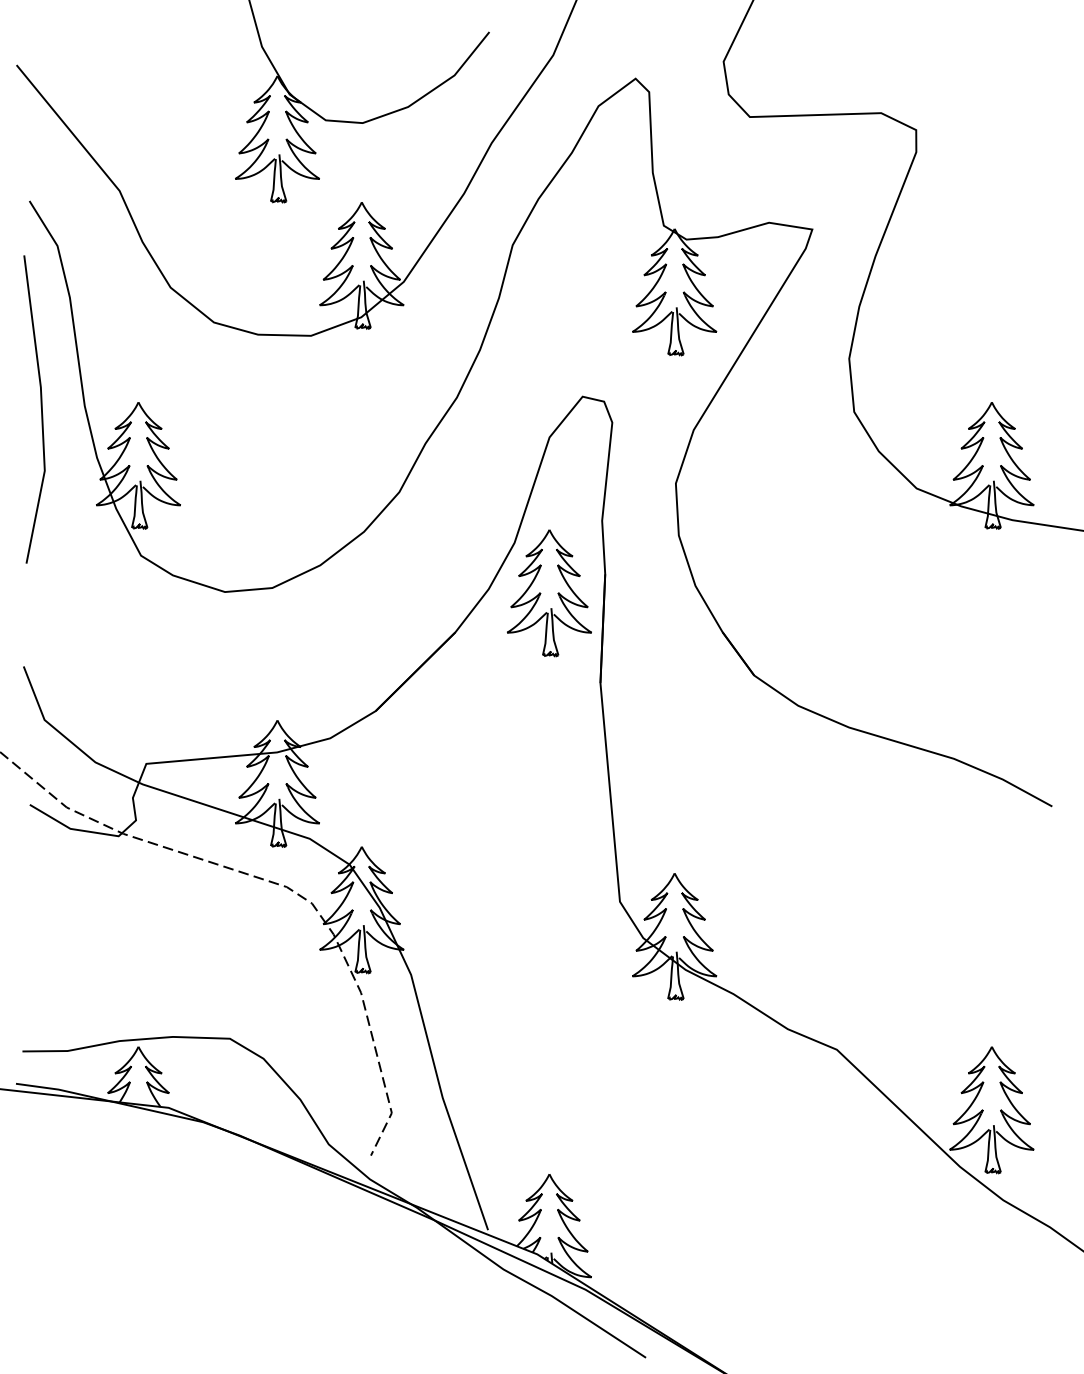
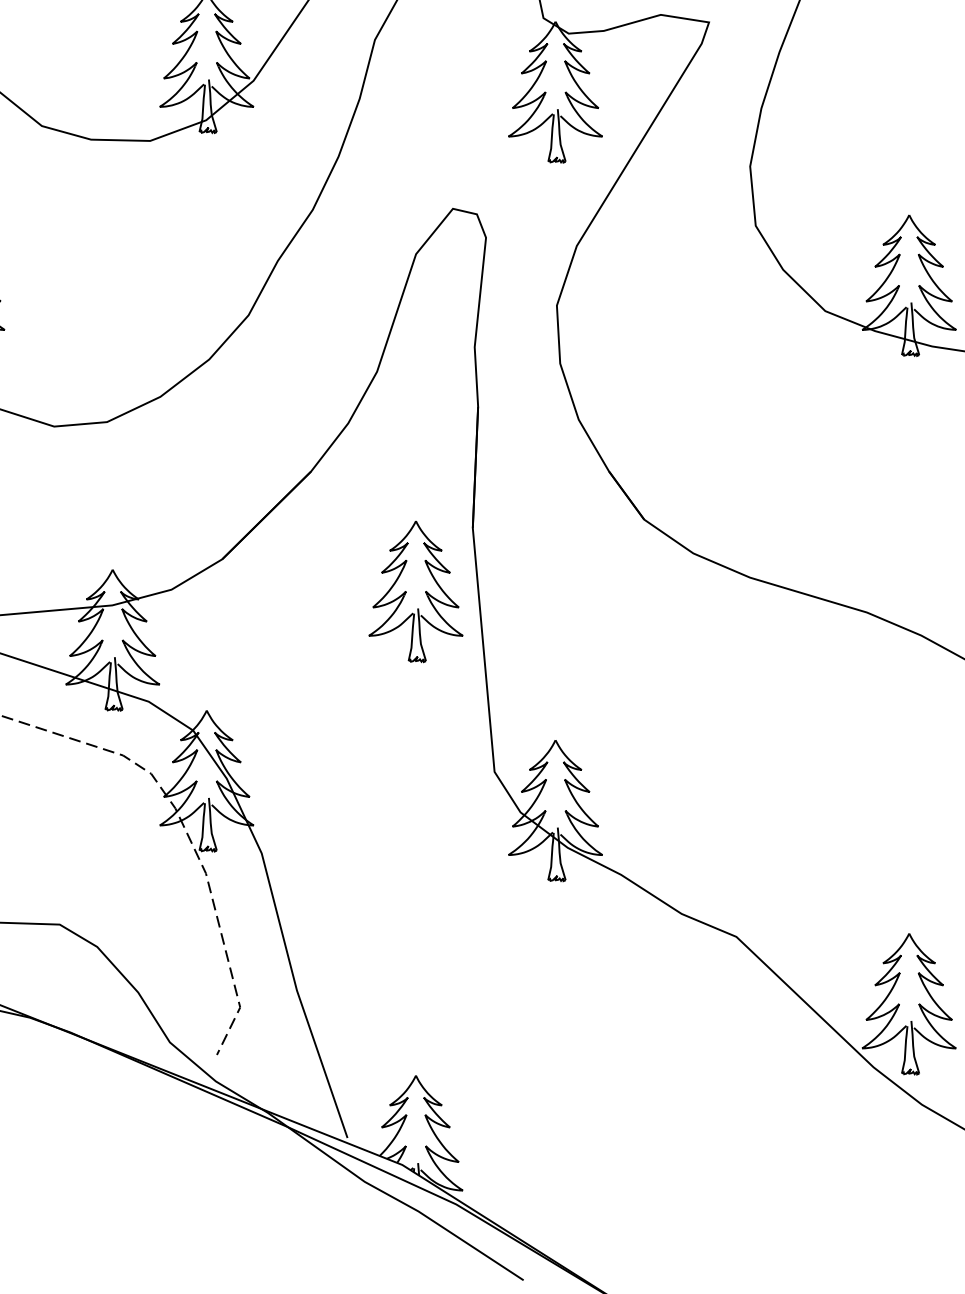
part: (549, 593) -> (416, 592), moved

